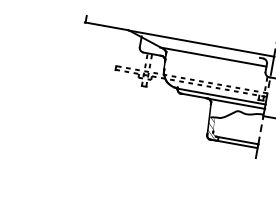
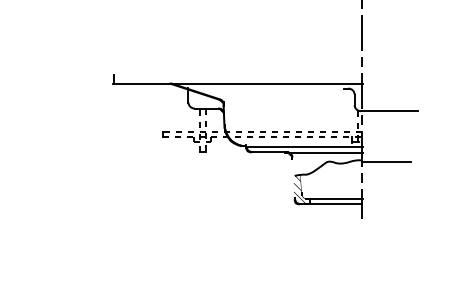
line: (213, 57) -> (284, 98), removed
fill: (209, 119) -> (293, 178), removed

